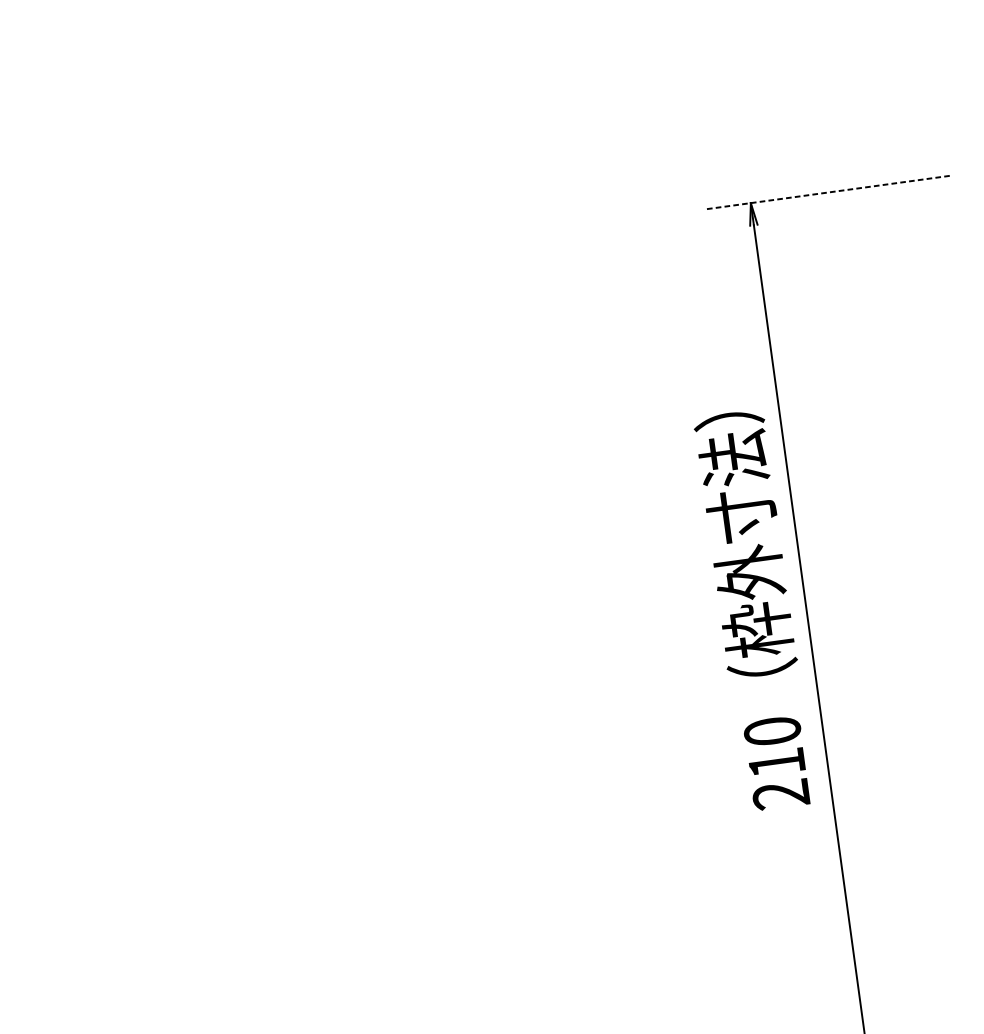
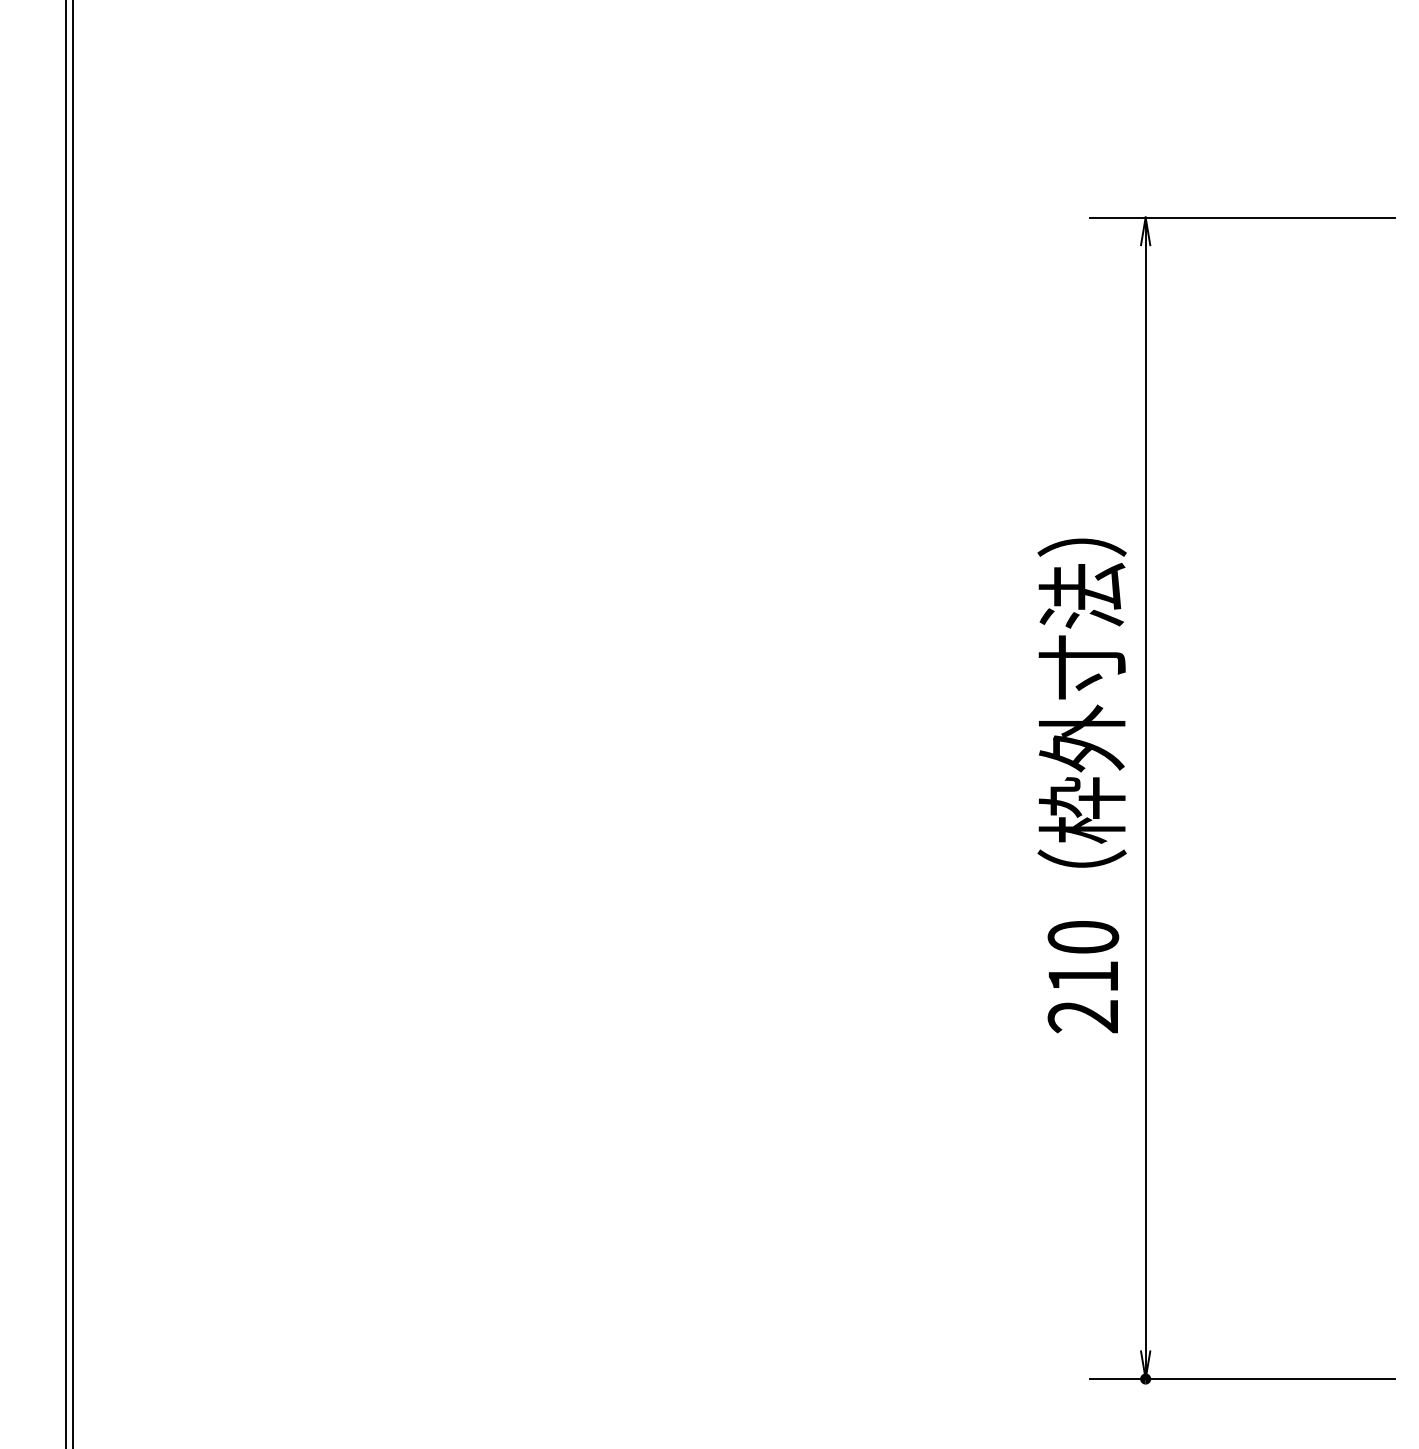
line: (828, 192) -> (1242, 217), dashed -> solid
text: (754, 610) -> (1081, 785), moved

